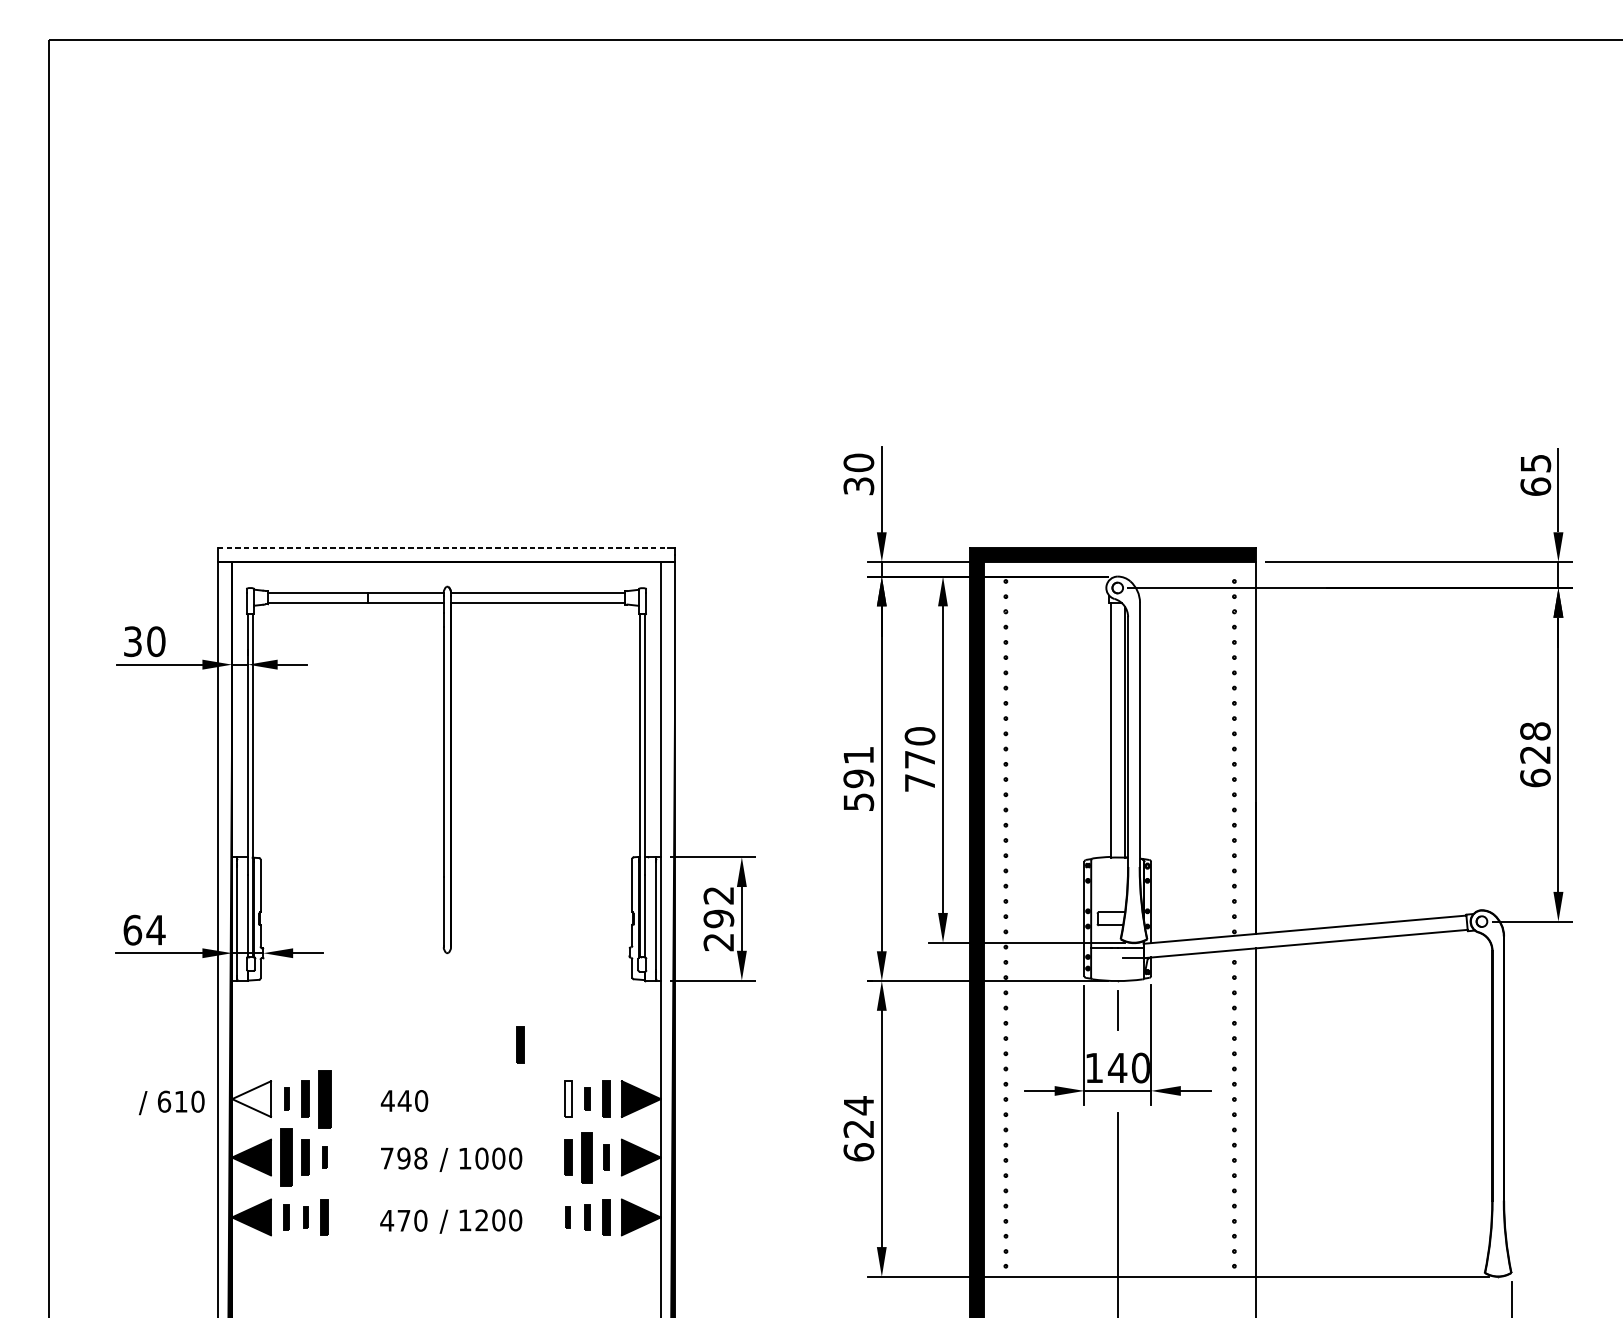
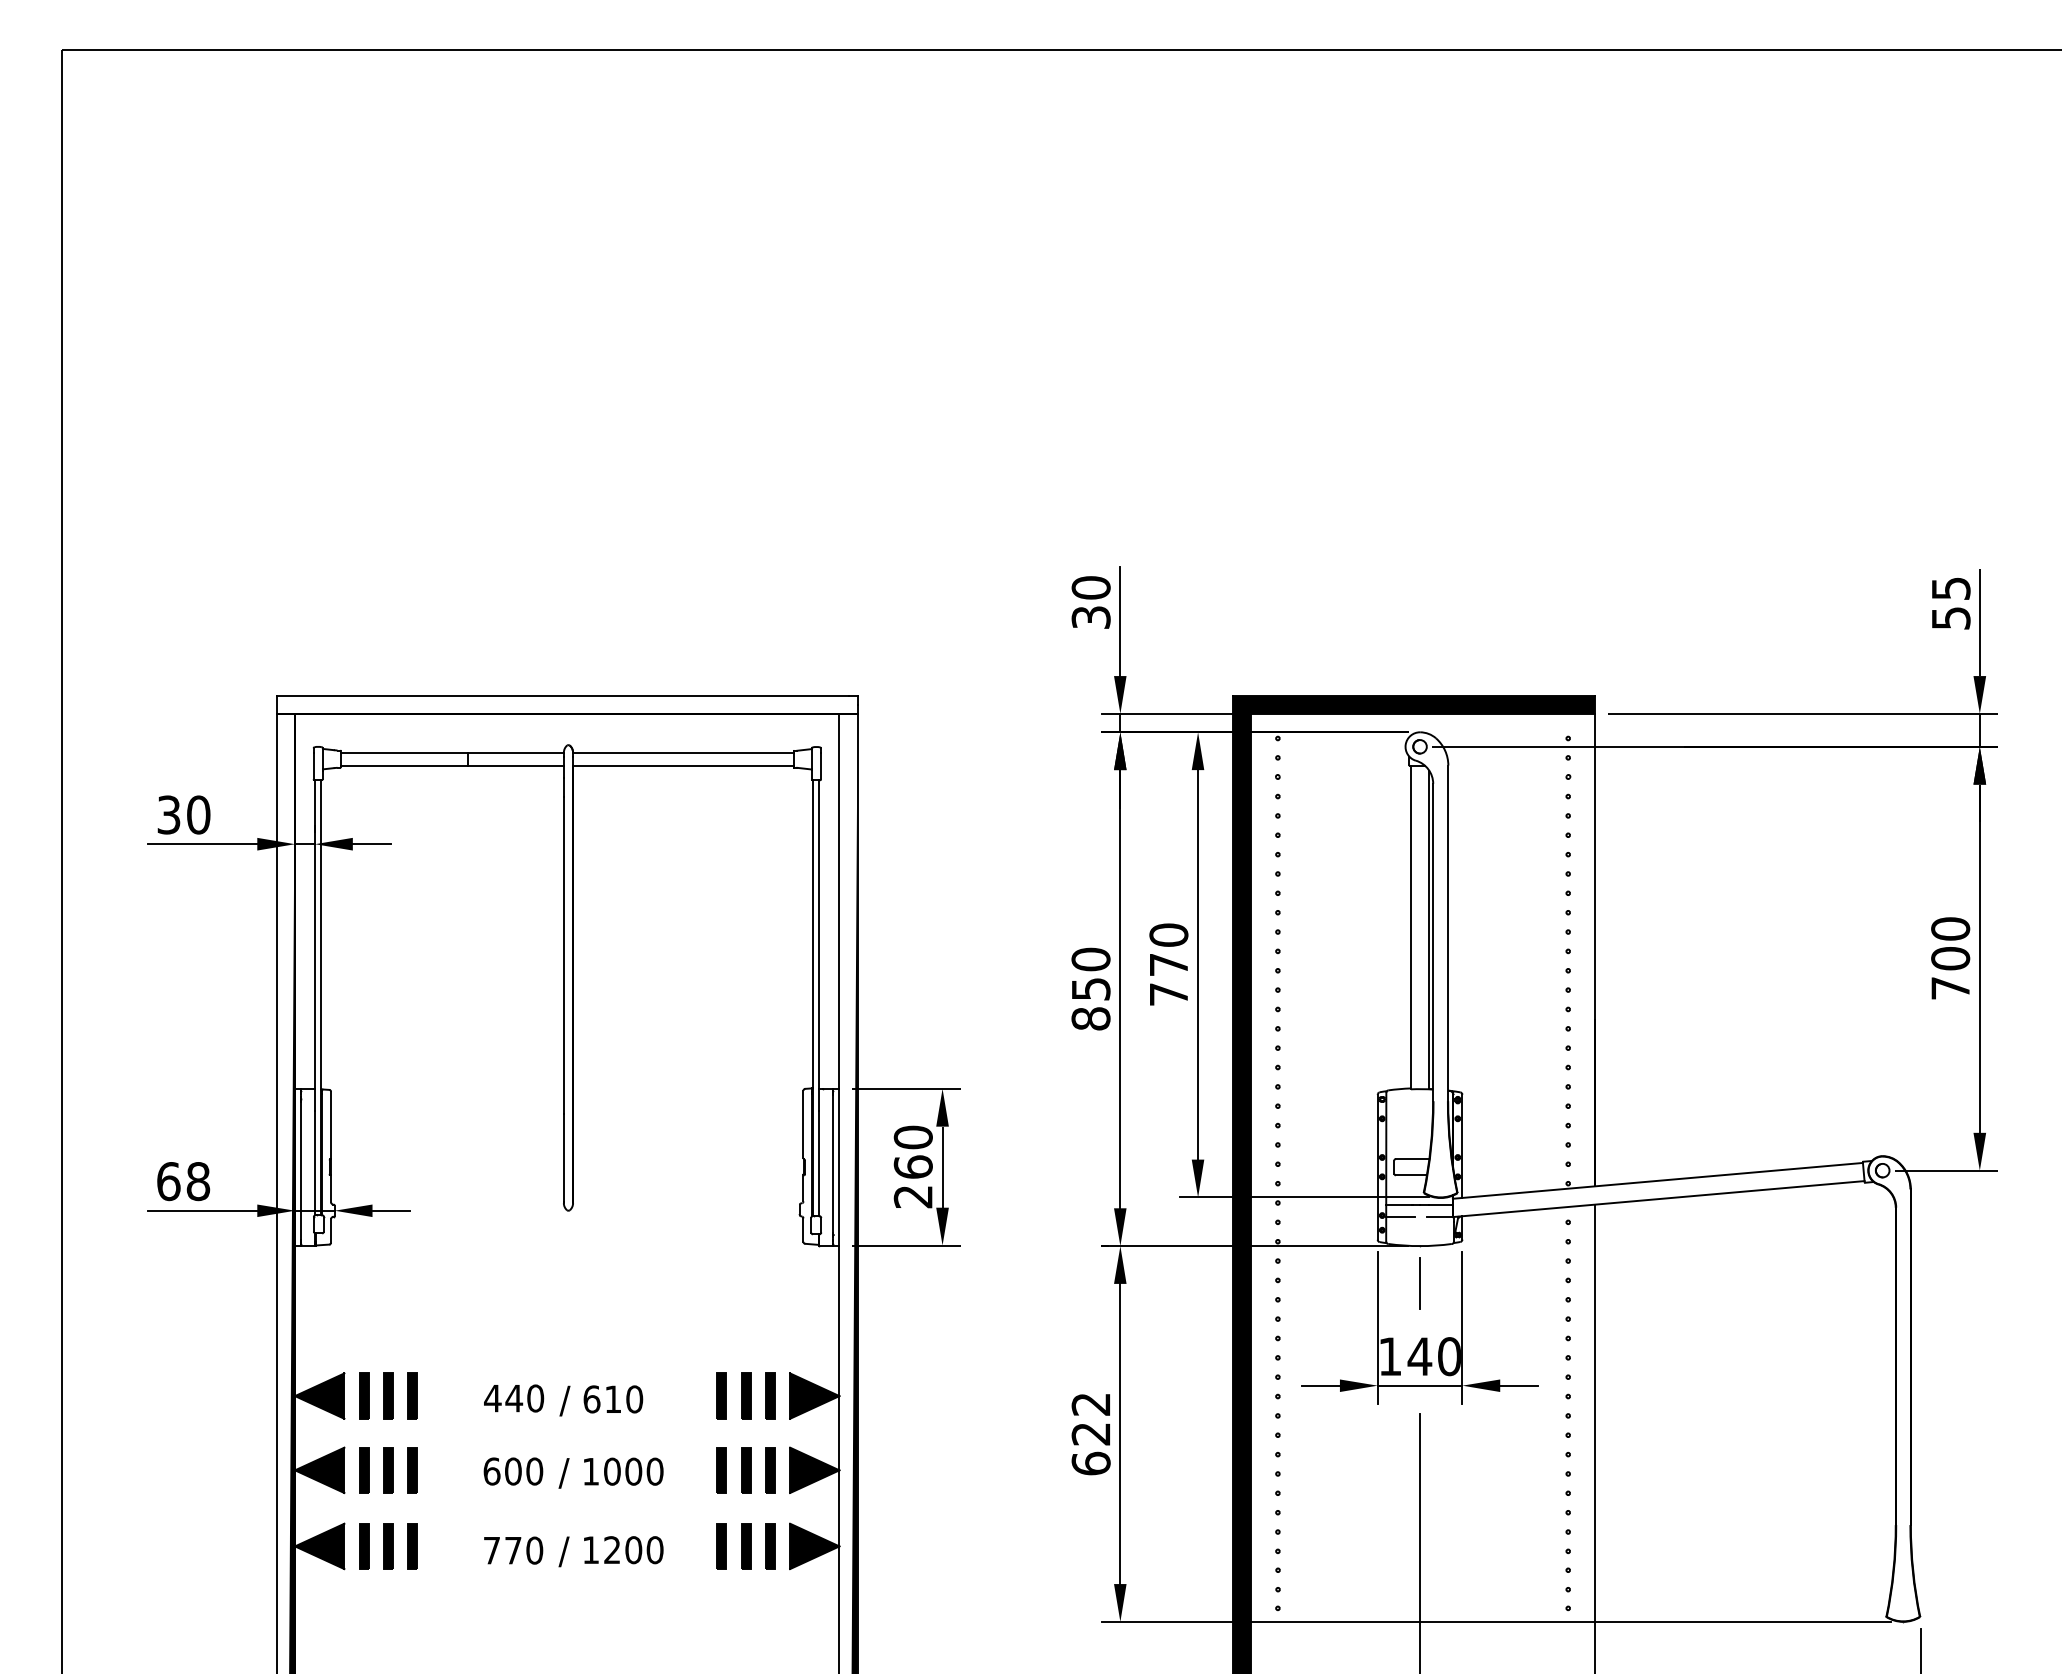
text: (1535, 486) -> (1950, 617), 65 -> 55
line: (442, 547) -> (562, 695), dashed -> solid
text: (1535, 754) -> (1950, 958), 628 -> 700
text: (858, 778) -> (1090, 988), 591 -> 850
text: (718, 906) -> (912, 1151), 292 -> 260
text: (156, 930) -> (198, 1181), 64 -> 68
line: (1102, 957) -> (1400, 1216), added
part: (520, 1044) -> (661, 1326), removed
fill: (251, 1098) -> (319, 1395), added
part: (286, 1098) -> (364, 1395), size x1.67
part: (324, 1098) -> (412, 1395), size x0.62
fill: (567, 1098) -> (721, 1395), added
part: (587, 1098) -> (746, 1395), size x1.67
text: (171, 1102) -> (601, 1400), moved
text: (858, 1105) -> (1090, 1404), 624 -> 622
part: (286, 1157) -> (364, 1470), size x0.62
part: (324, 1157) -> (412, 1470), size x1.67
part: (587, 1157) -> (746, 1470), size x0.71
part: (606, 1157) -> (770, 1470), size x1.43
text: (404, 1158) -> (513, 1471), 798 -> 600
part: (286, 1217) -> (364, 1546), size x1.43
part: (305, 1217) -> (388, 1546), size x1.67
part: (567, 1217) -> (721, 1546), size x1.67
part: (587, 1217) -> (746, 1546), size x1.43
text: (386, 1220) -> (491, 1550), 470 -> 770

